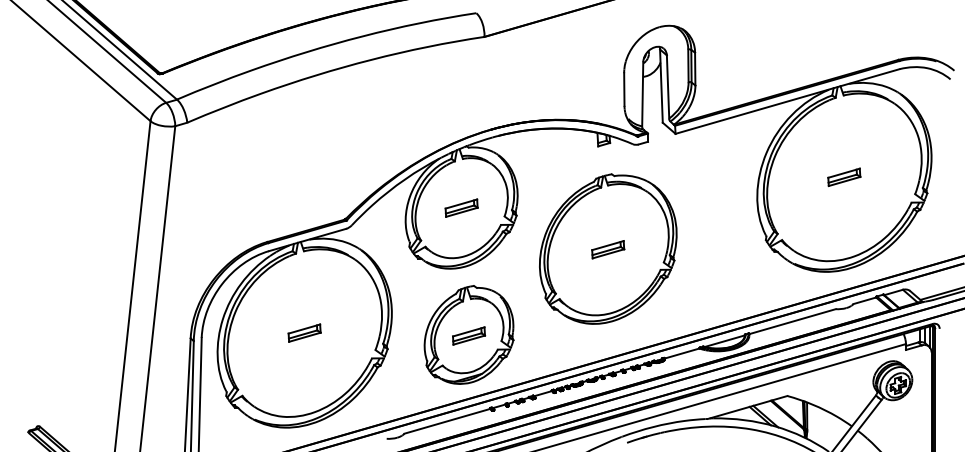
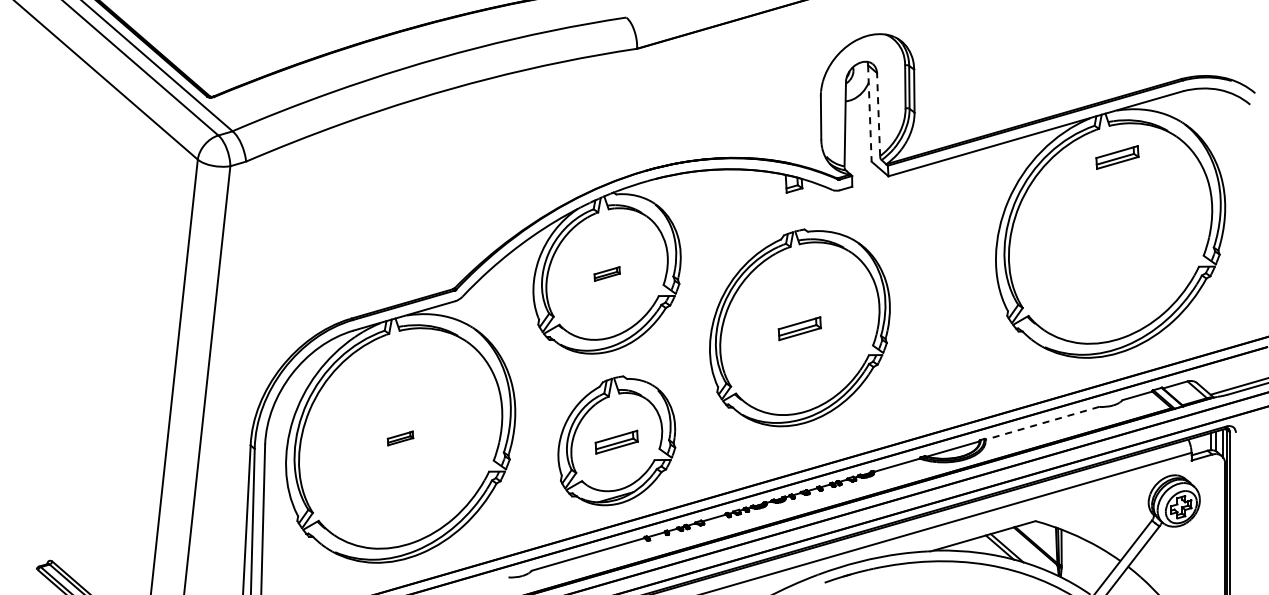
line: (661, 86) -> (869, 114), solid -> dashed
line: (667, 86) -> (878, 114), solid -> dashed
part: (844, 177) -> (1117, 157), moved
part: (461, 207) -> (607, 273), size x0.6
line: (791, 321) -> (1041, 423), solid -> dashed
part: (304, 333) -> (400, 438), size x0.6

